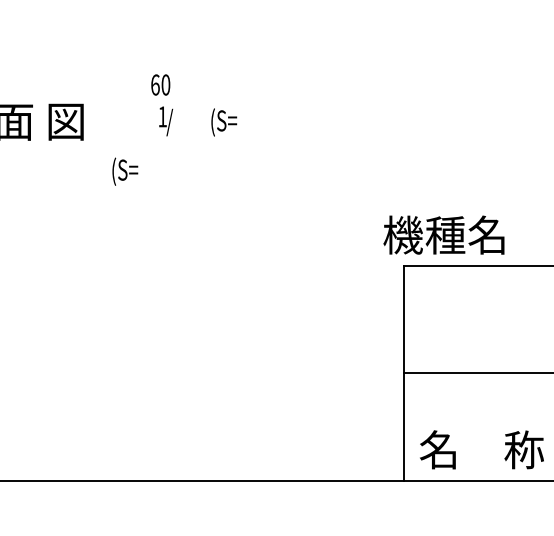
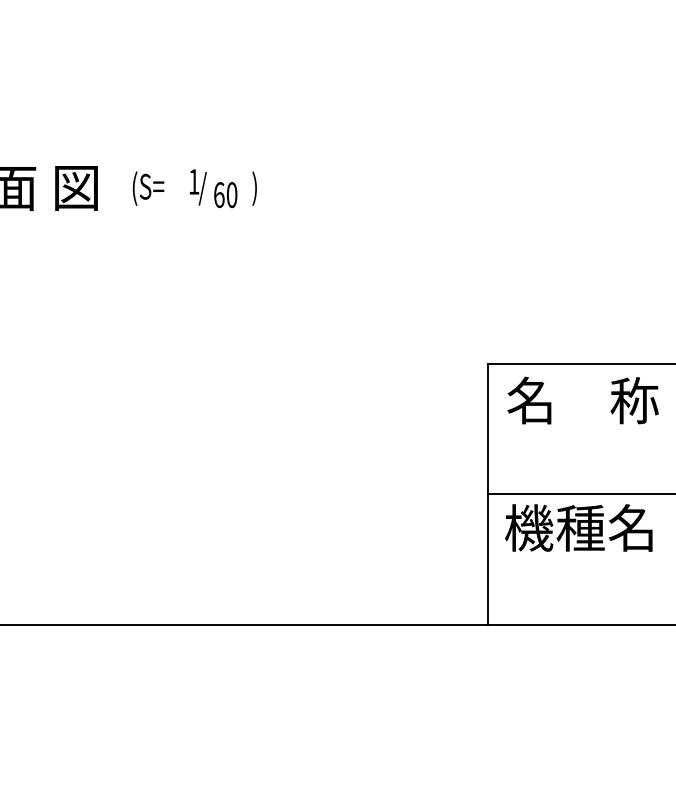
text: (160, 85) -> (225, 195), moved
text: (223, 122) -> (268, 188), (S= -> )
text: (125, 171) -> (148, 188), moved
text: (443, 234) -> (578, 527), moved
text: (481, 449) -> (582, 400), moved

